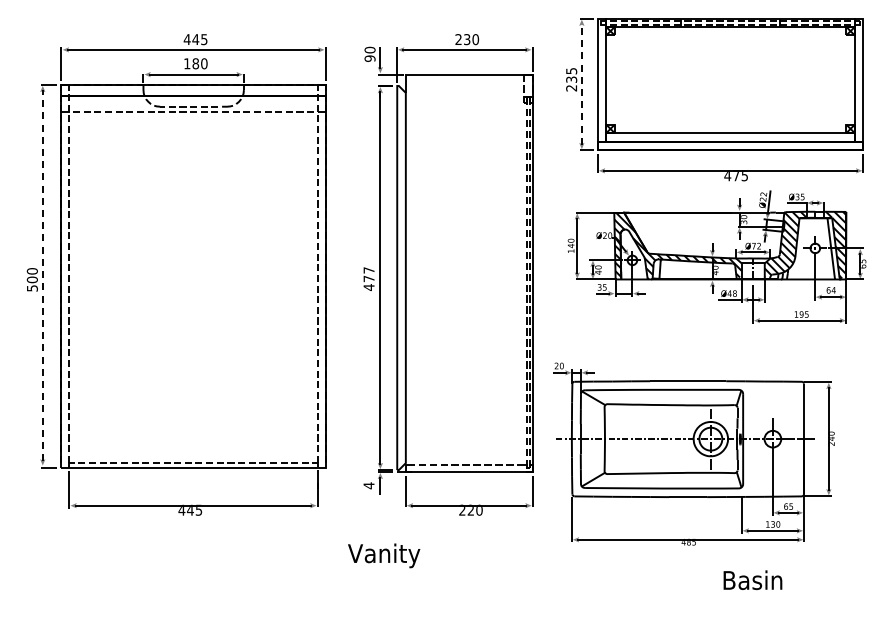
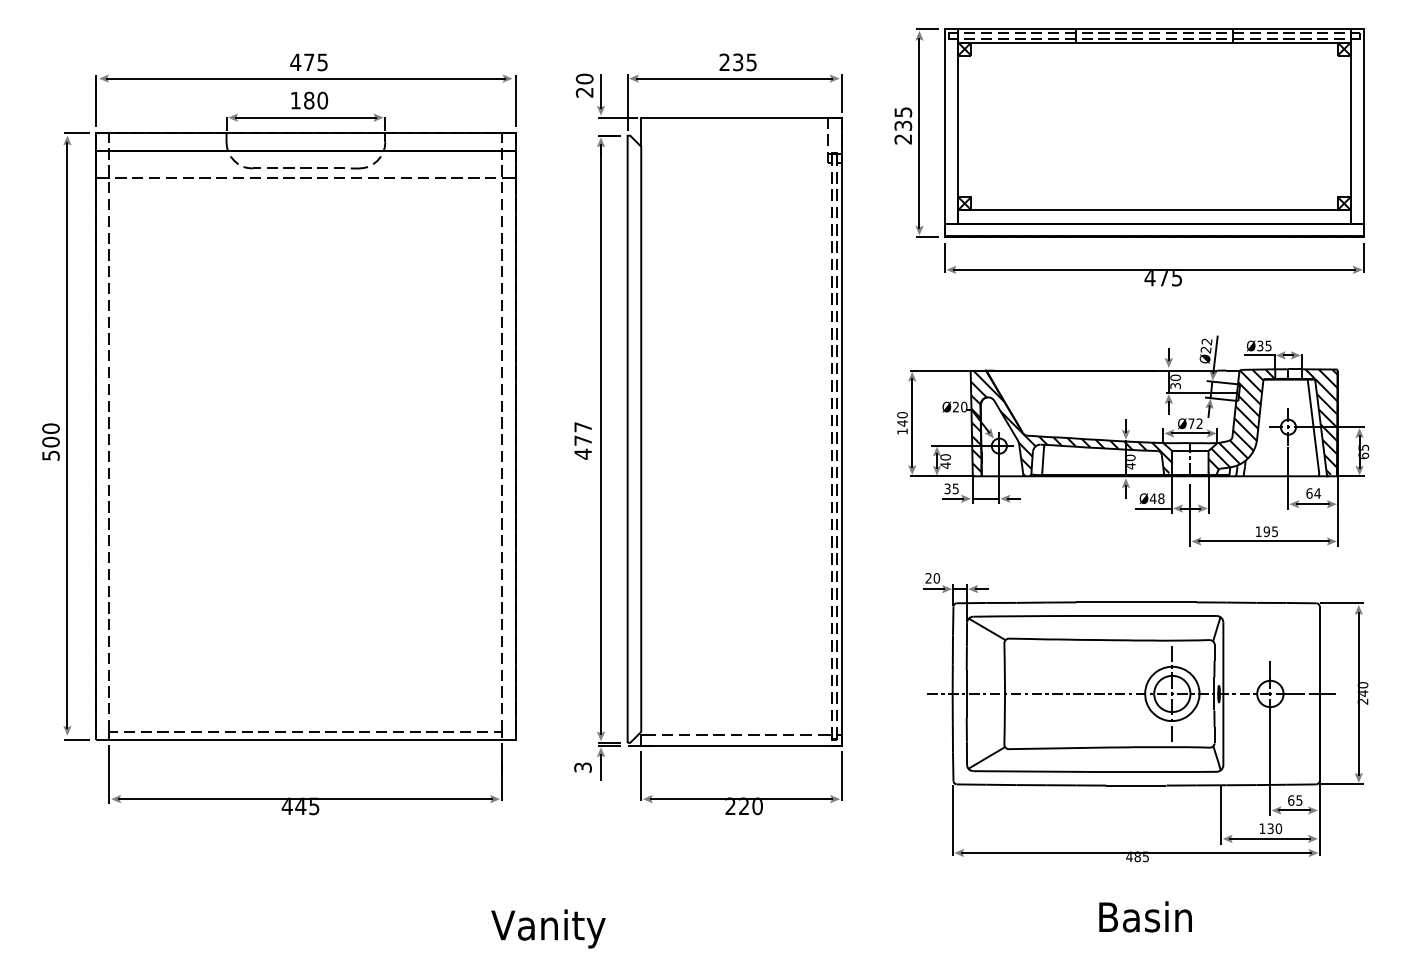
text: (195, 39) -> (308, 62), 445 -> 475
text: (475, 39) -> (751, 62), 230 -> 235
text: (369, 58) -> (583, 92), 90 -> 20
line: (581, 83) -> (918, 131), dashed -> solid
part: (716, 256) -> (1132, 440), moved
line: (42, 275) -> (66, 435), dashed -> solid
part: (693, 453) -> (1144, 716), moved
text: (368, 485) -> (582, 767), 4 -> 3
text: (384, 555) -> (549, 928), moved
text: (752, 579) -> (1144, 915), moved

